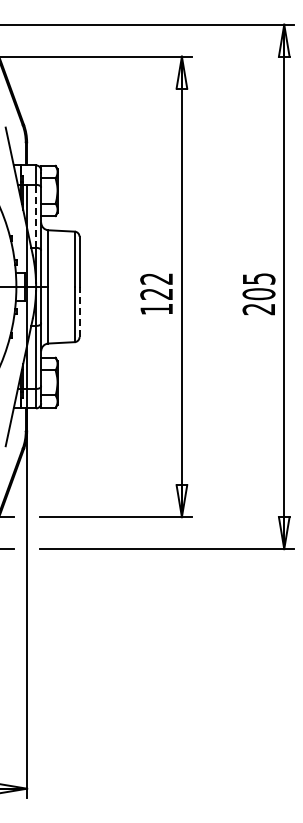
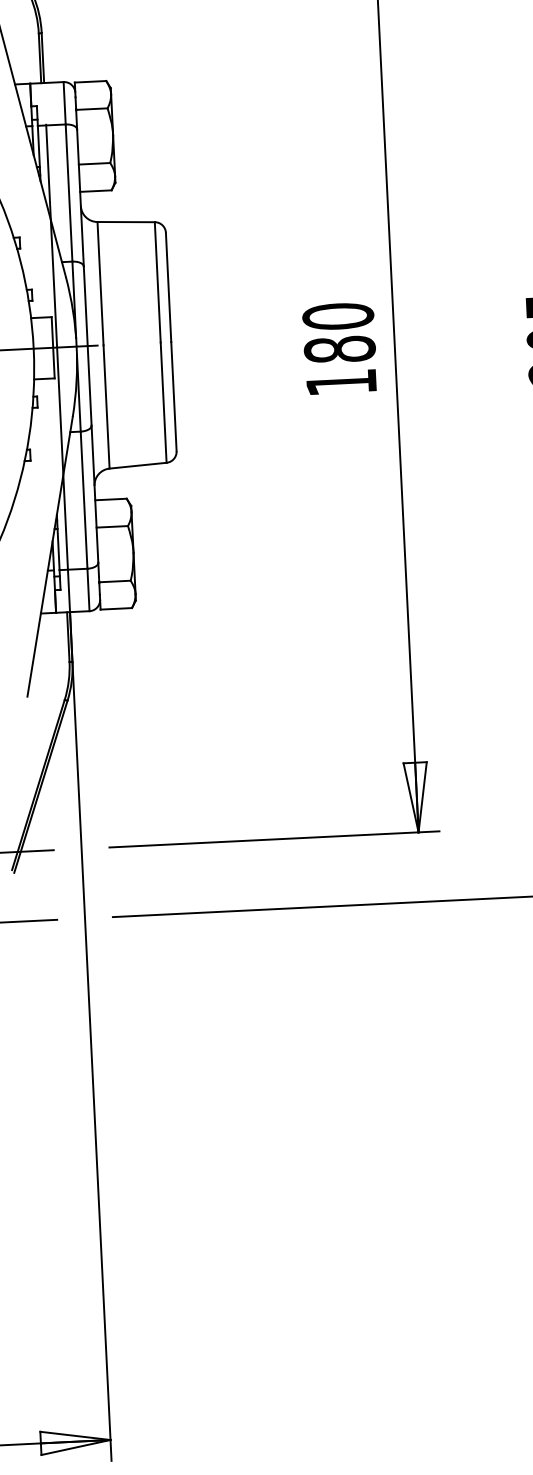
line: (36, 215) -> (69, 191), dashed -> solid
text: (156, 286) -> (338, 332), 122 -> 180
line: (79, 311) -> (173, 395), dashed -> solid

